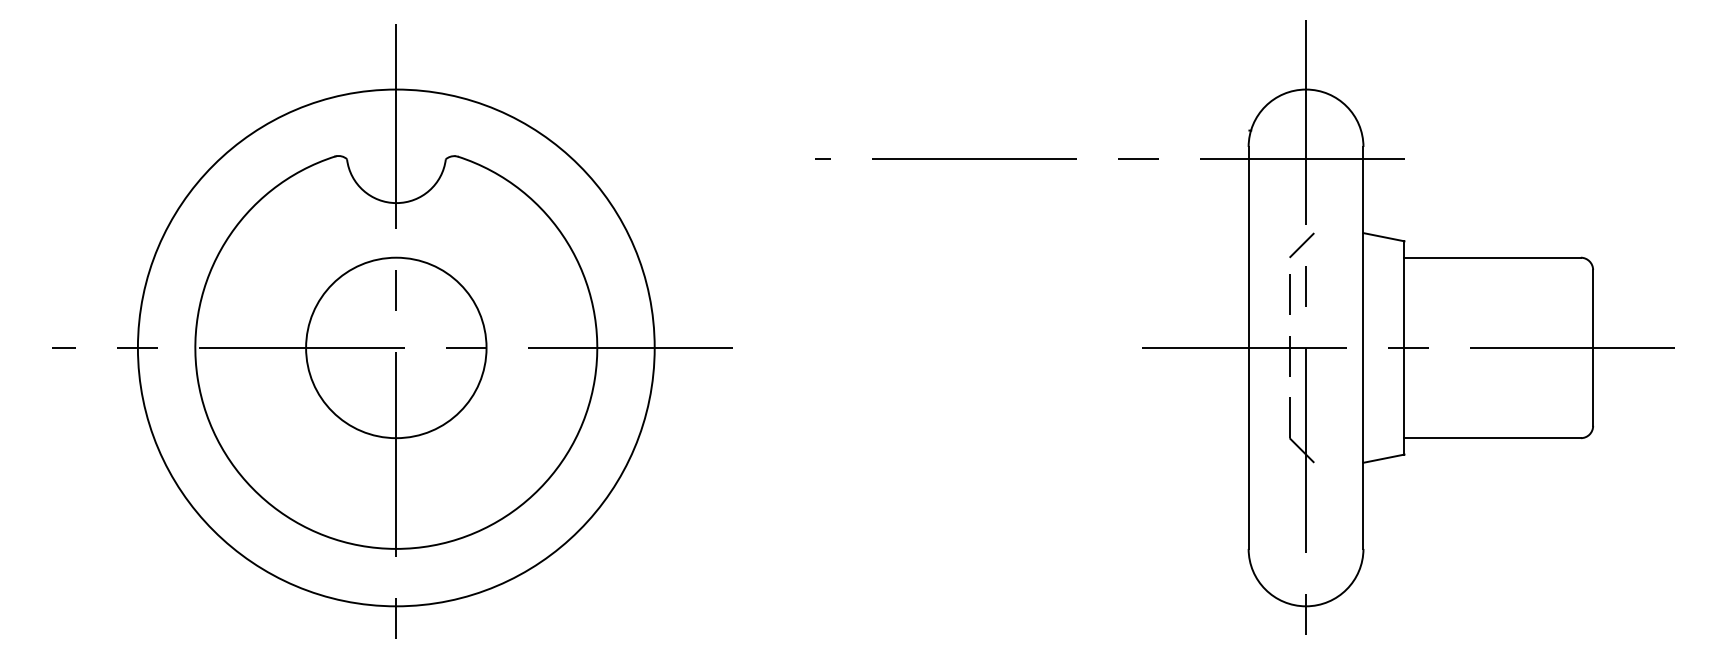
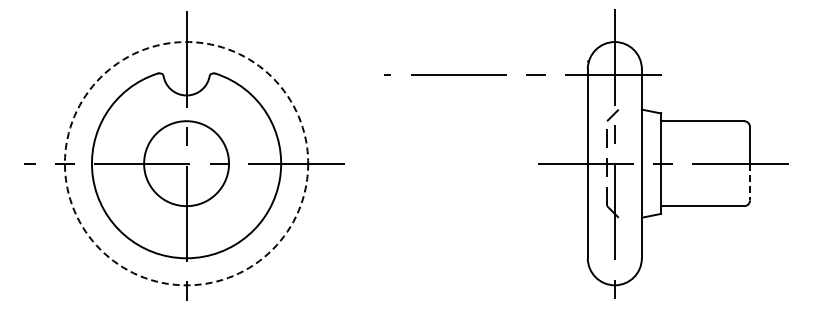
circle: (396, 347) -> (186, 163), solid -> dashed
line: (1592, 387) -> (749, 182), solid -> dashed

